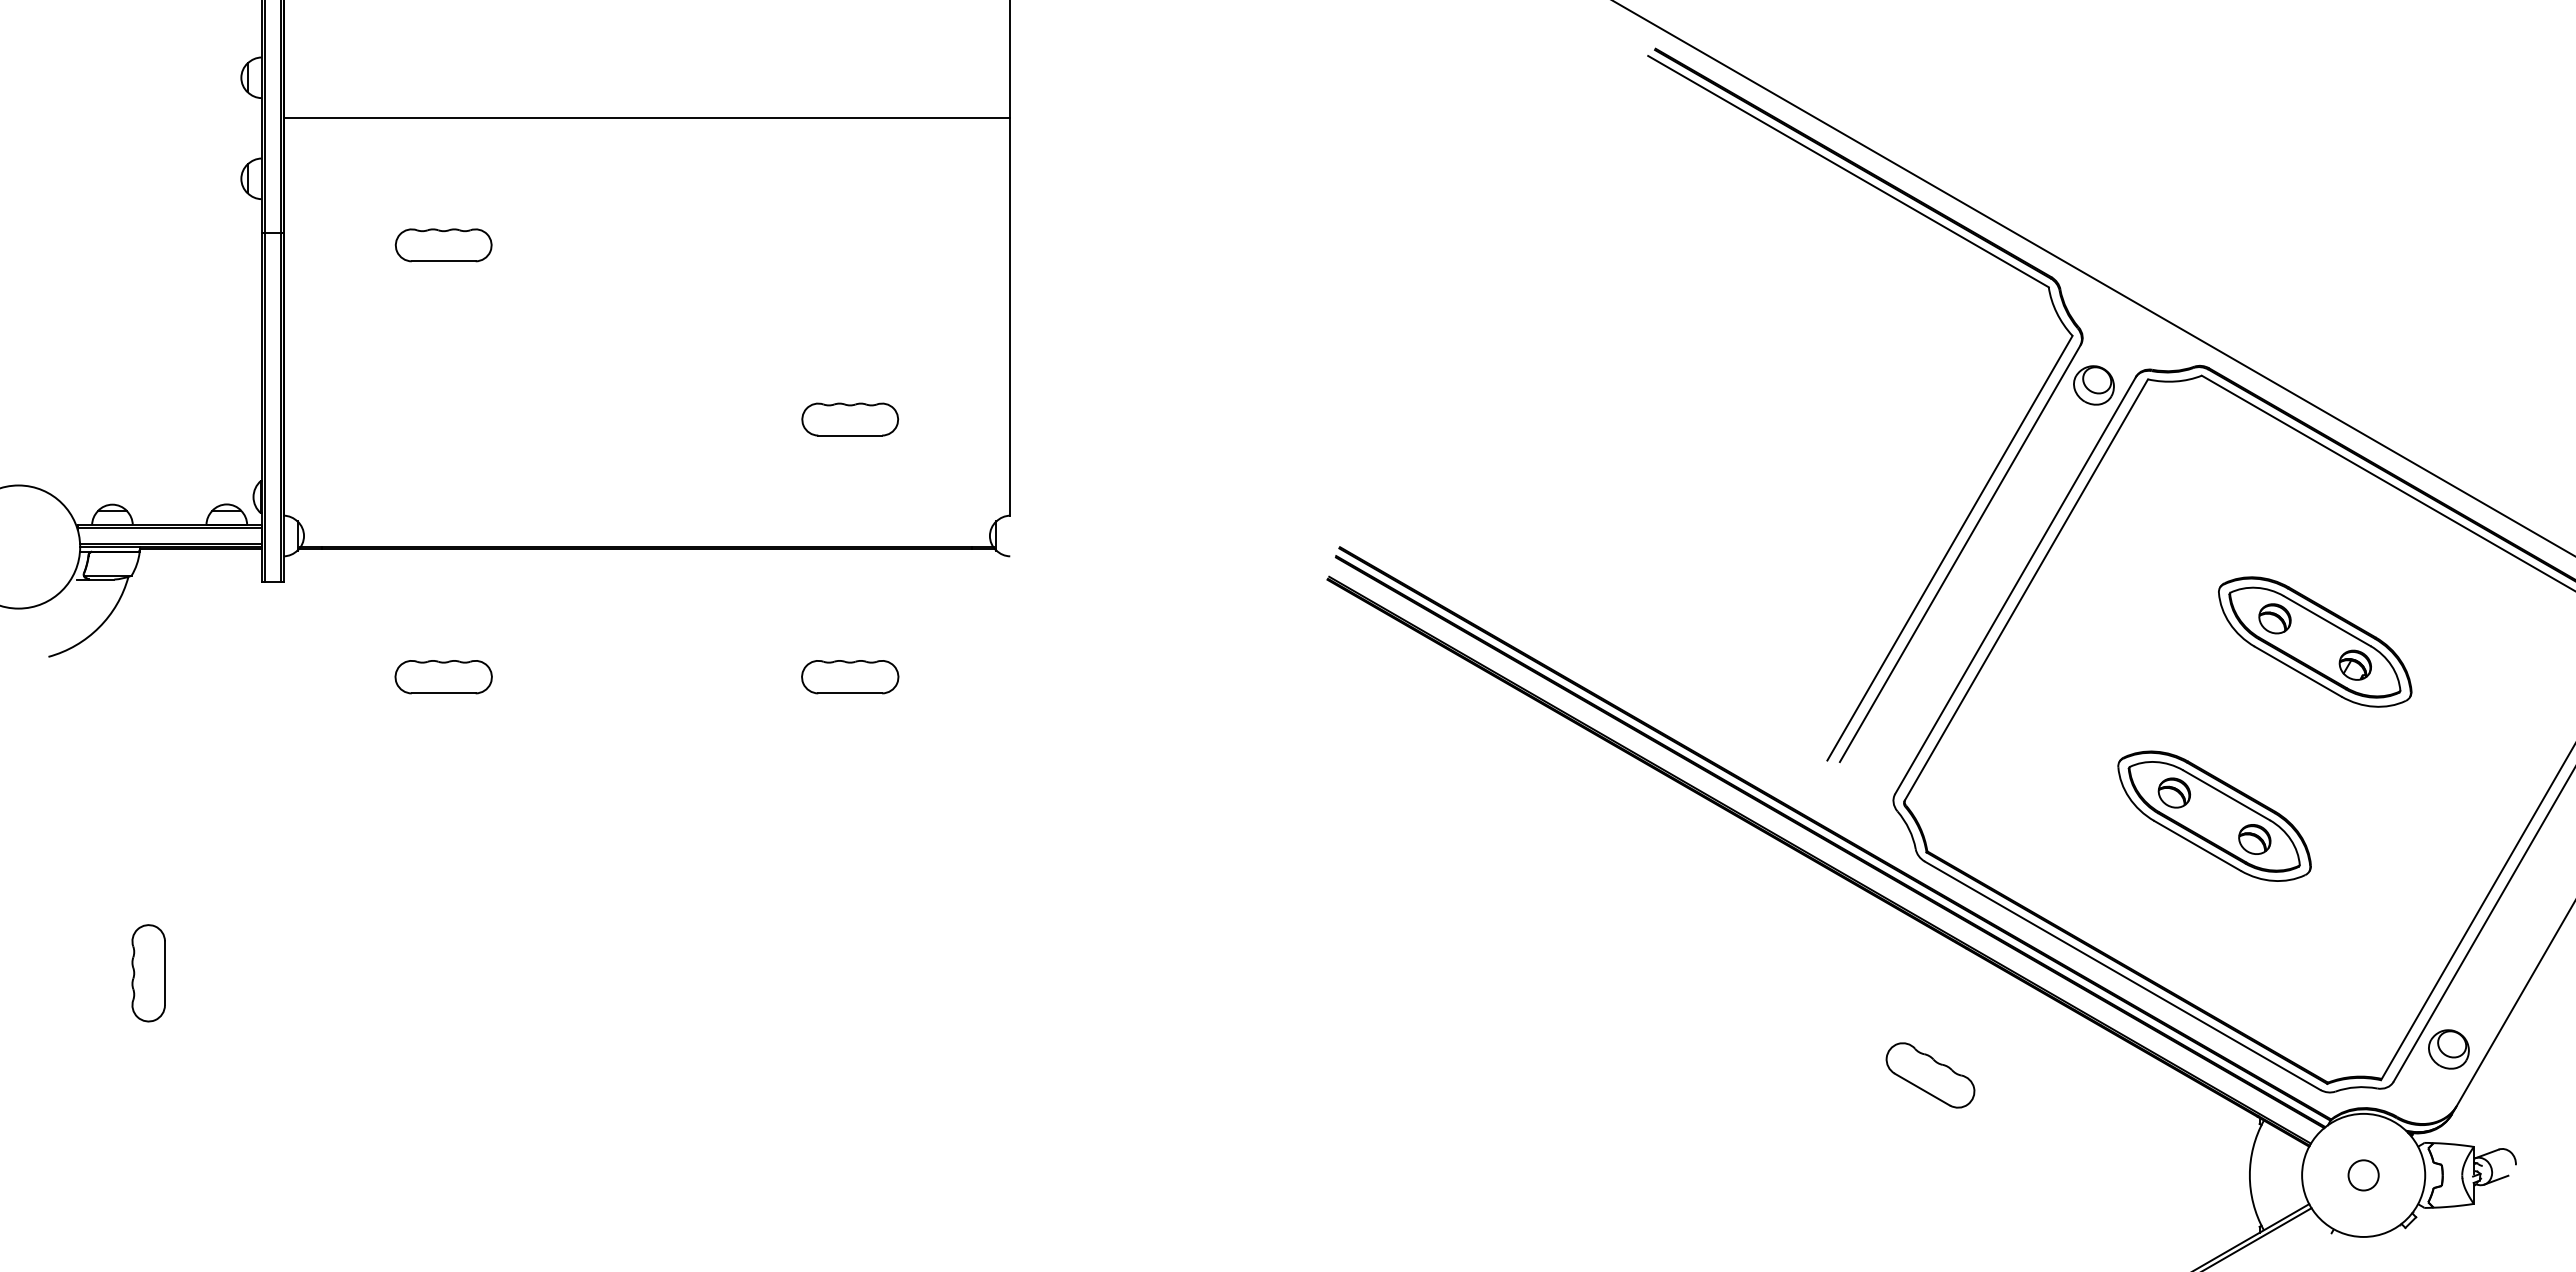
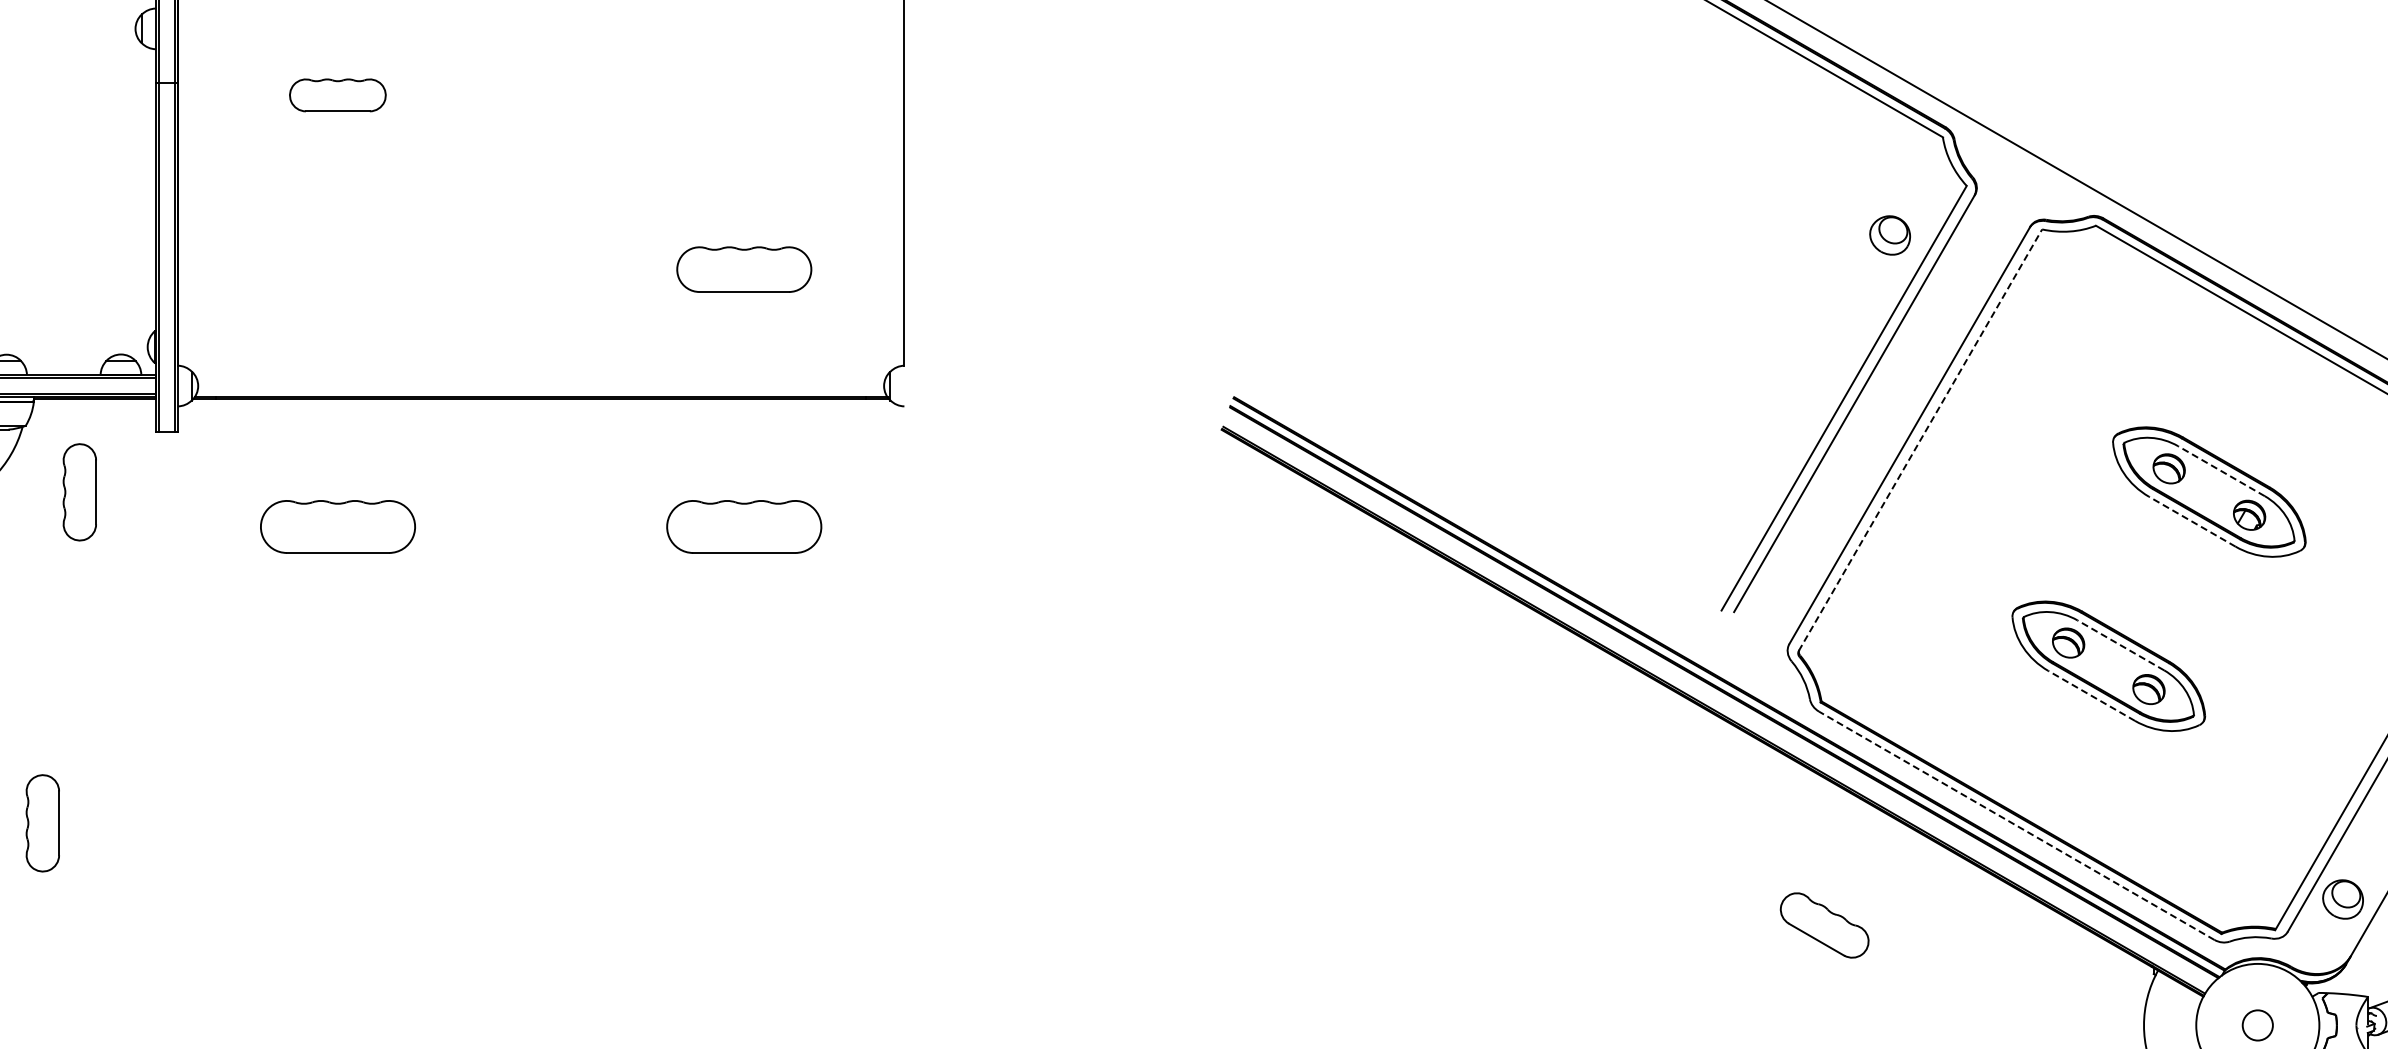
part: (2093, 385) -> (1889, 235), moved
part: (850, 419) -> (744, 269), size x1.4
line: (2026, 589) -> (1920, 439), solid -> dashed
line: (2326, 620) -> (2220, 470), solid -> dashed
part: (185, 642) -> (79, 492), added
line: (2297, 671) -> (2191, 521), solid -> dashed
part: (443, 677) -> (337, 527), size x1.6
part: (850, 677) -> (744, 527), size x1.6
line: (2226, 795) -> (2120, 645), solid -> dashed
line: (2197, 845) -> (2091, 695), solid -> dashed
line: (2122, 975) -> (2016, 825), solid -> dashed

